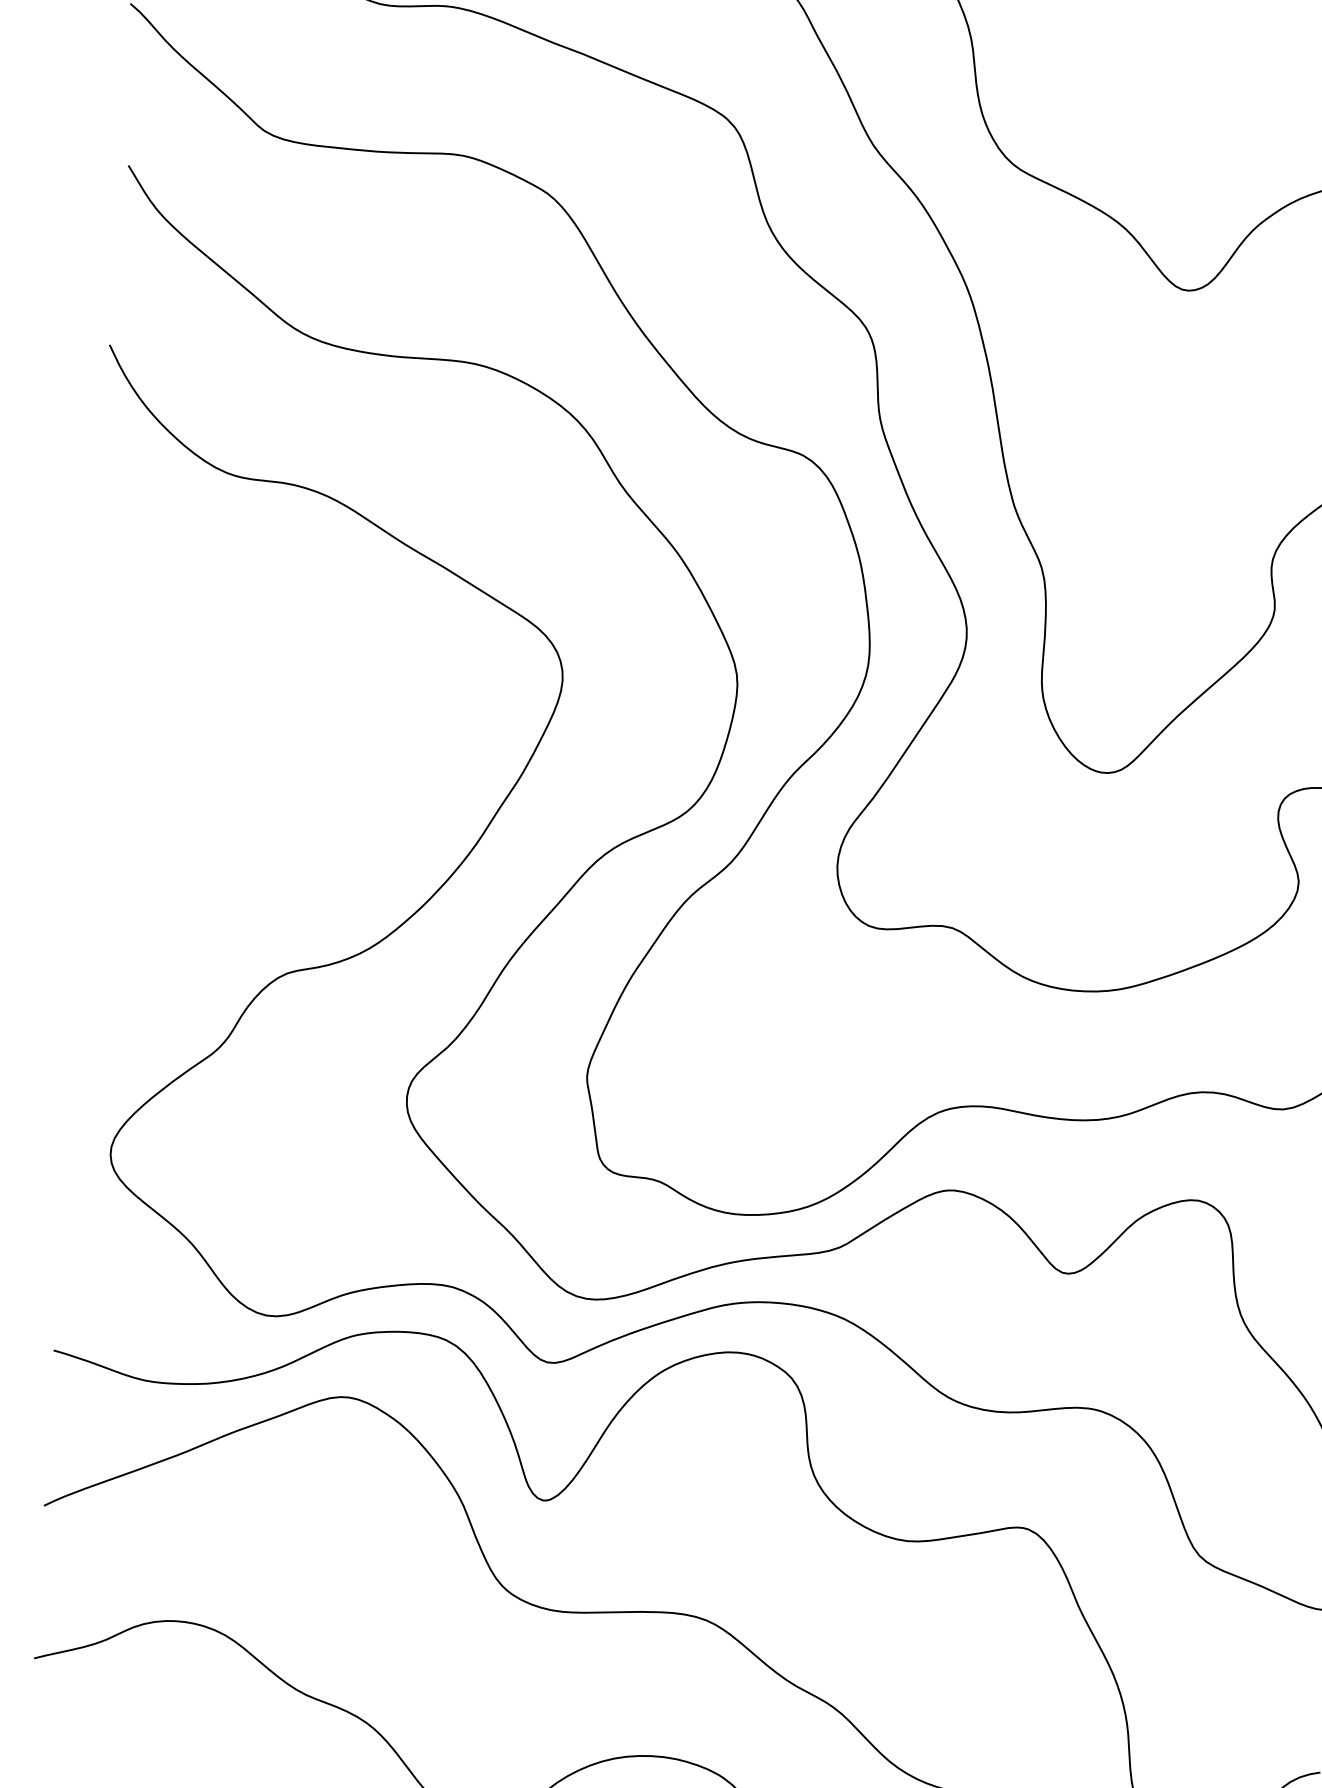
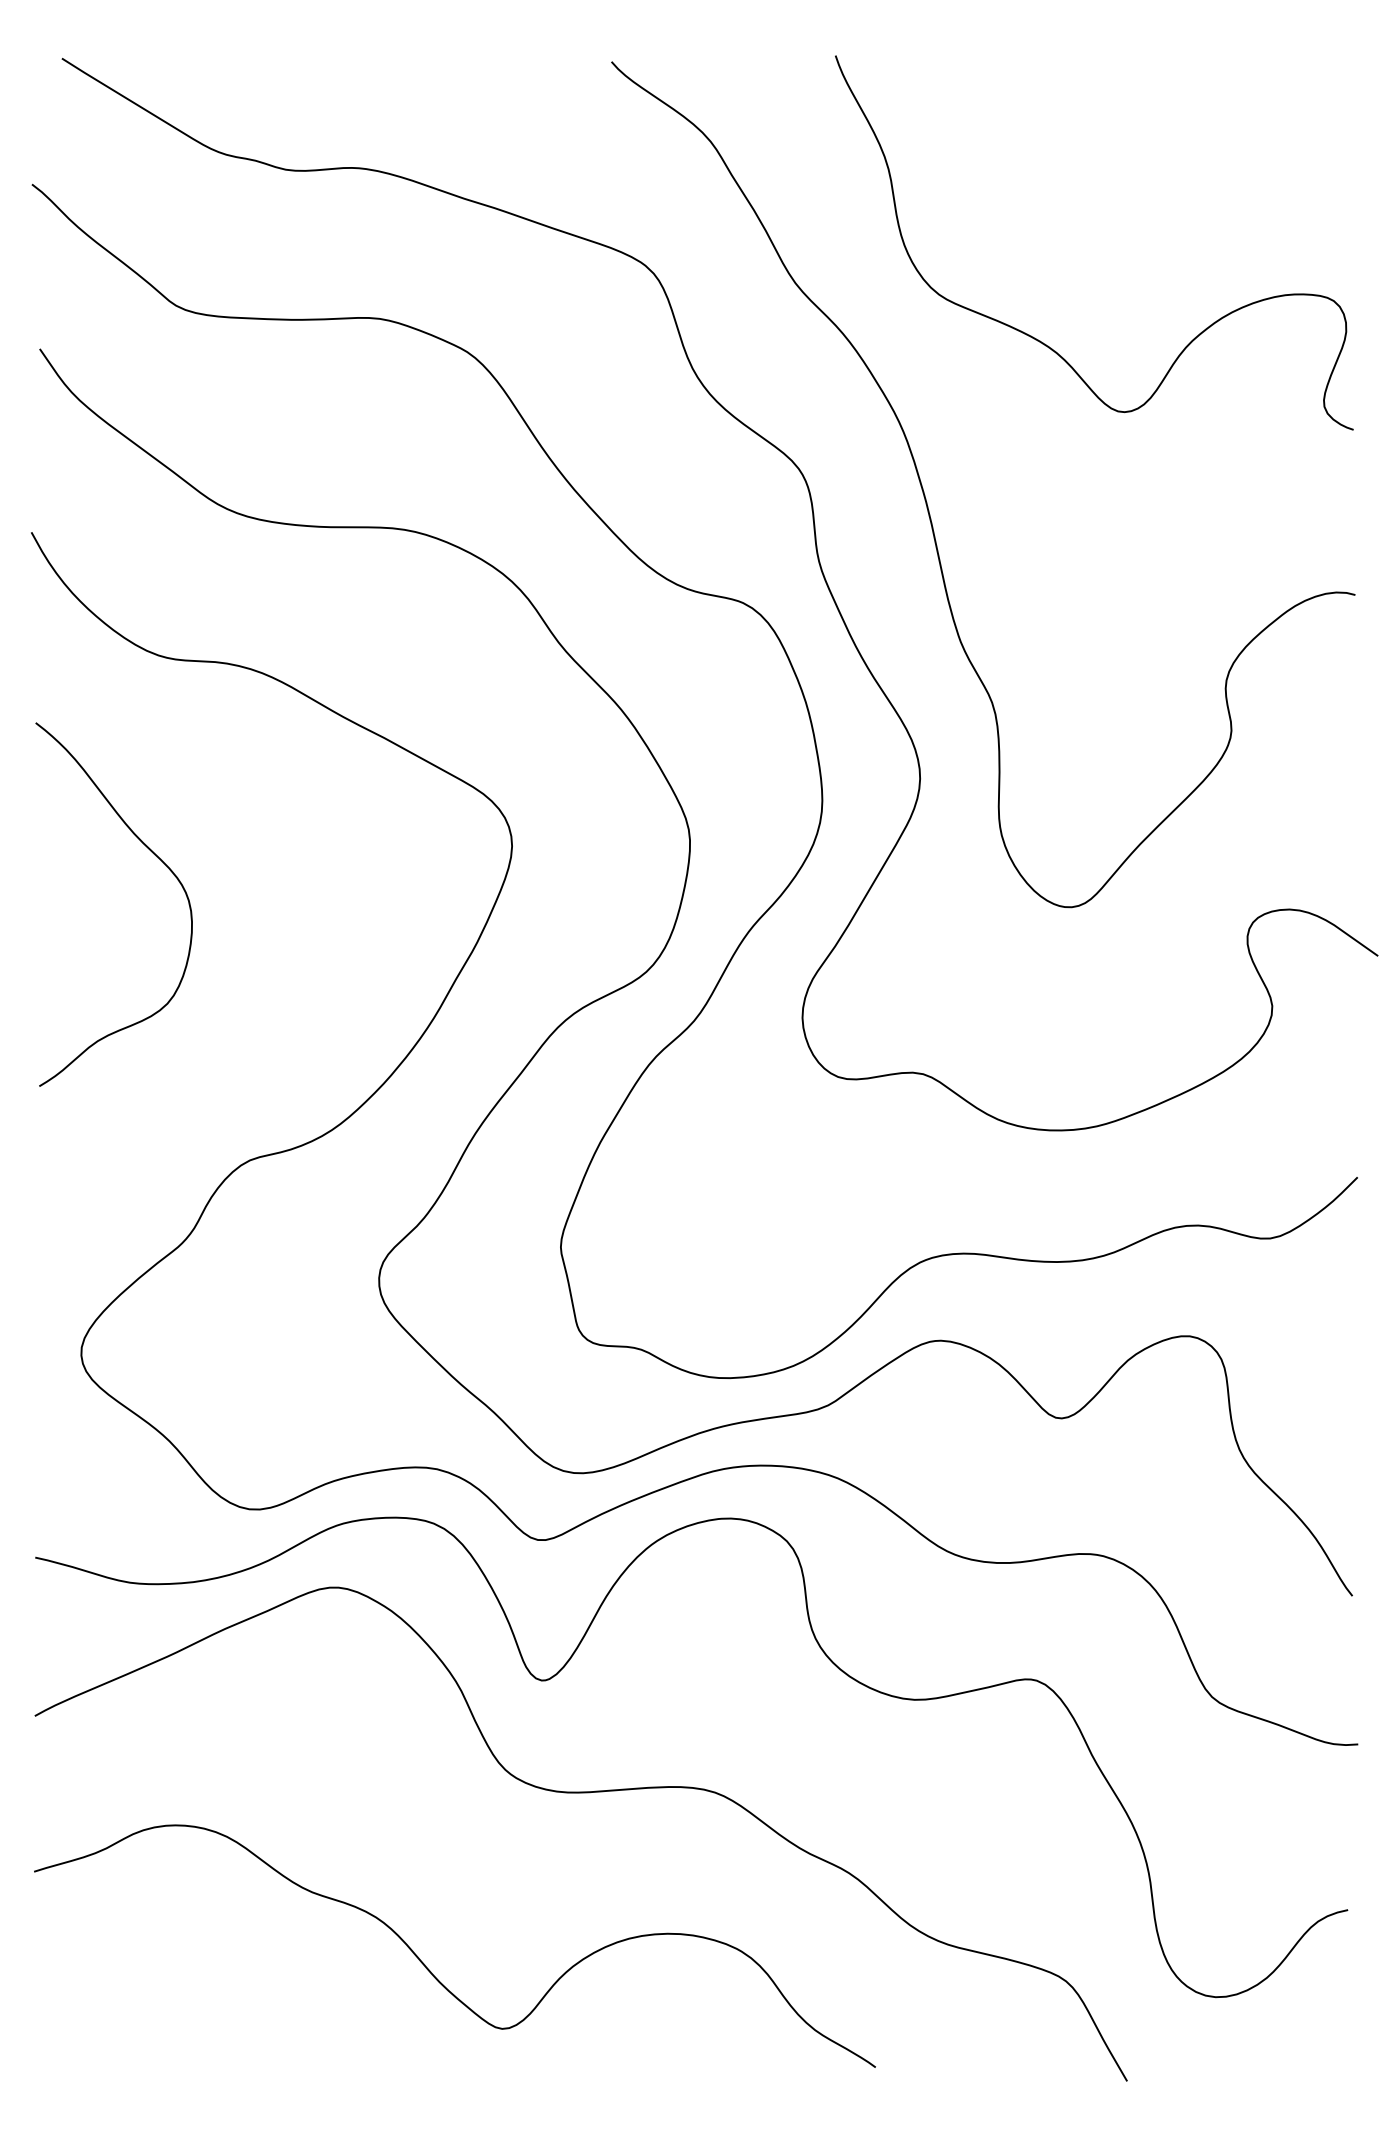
curve: (212, 669) -> (155, 856), added

